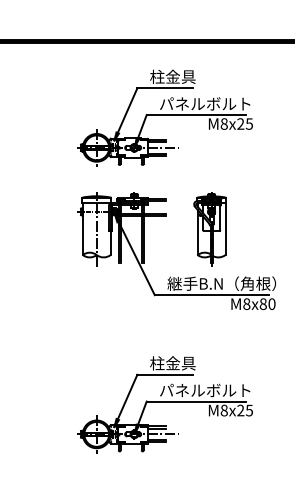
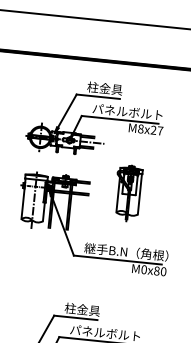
text: (249, 123) -> (160, 130), M8x25 -> M8x27
part: (209, 229) -> (127, 193), moved
text: (246, 303) -> (143, 269), M8x80 -> M0x80

